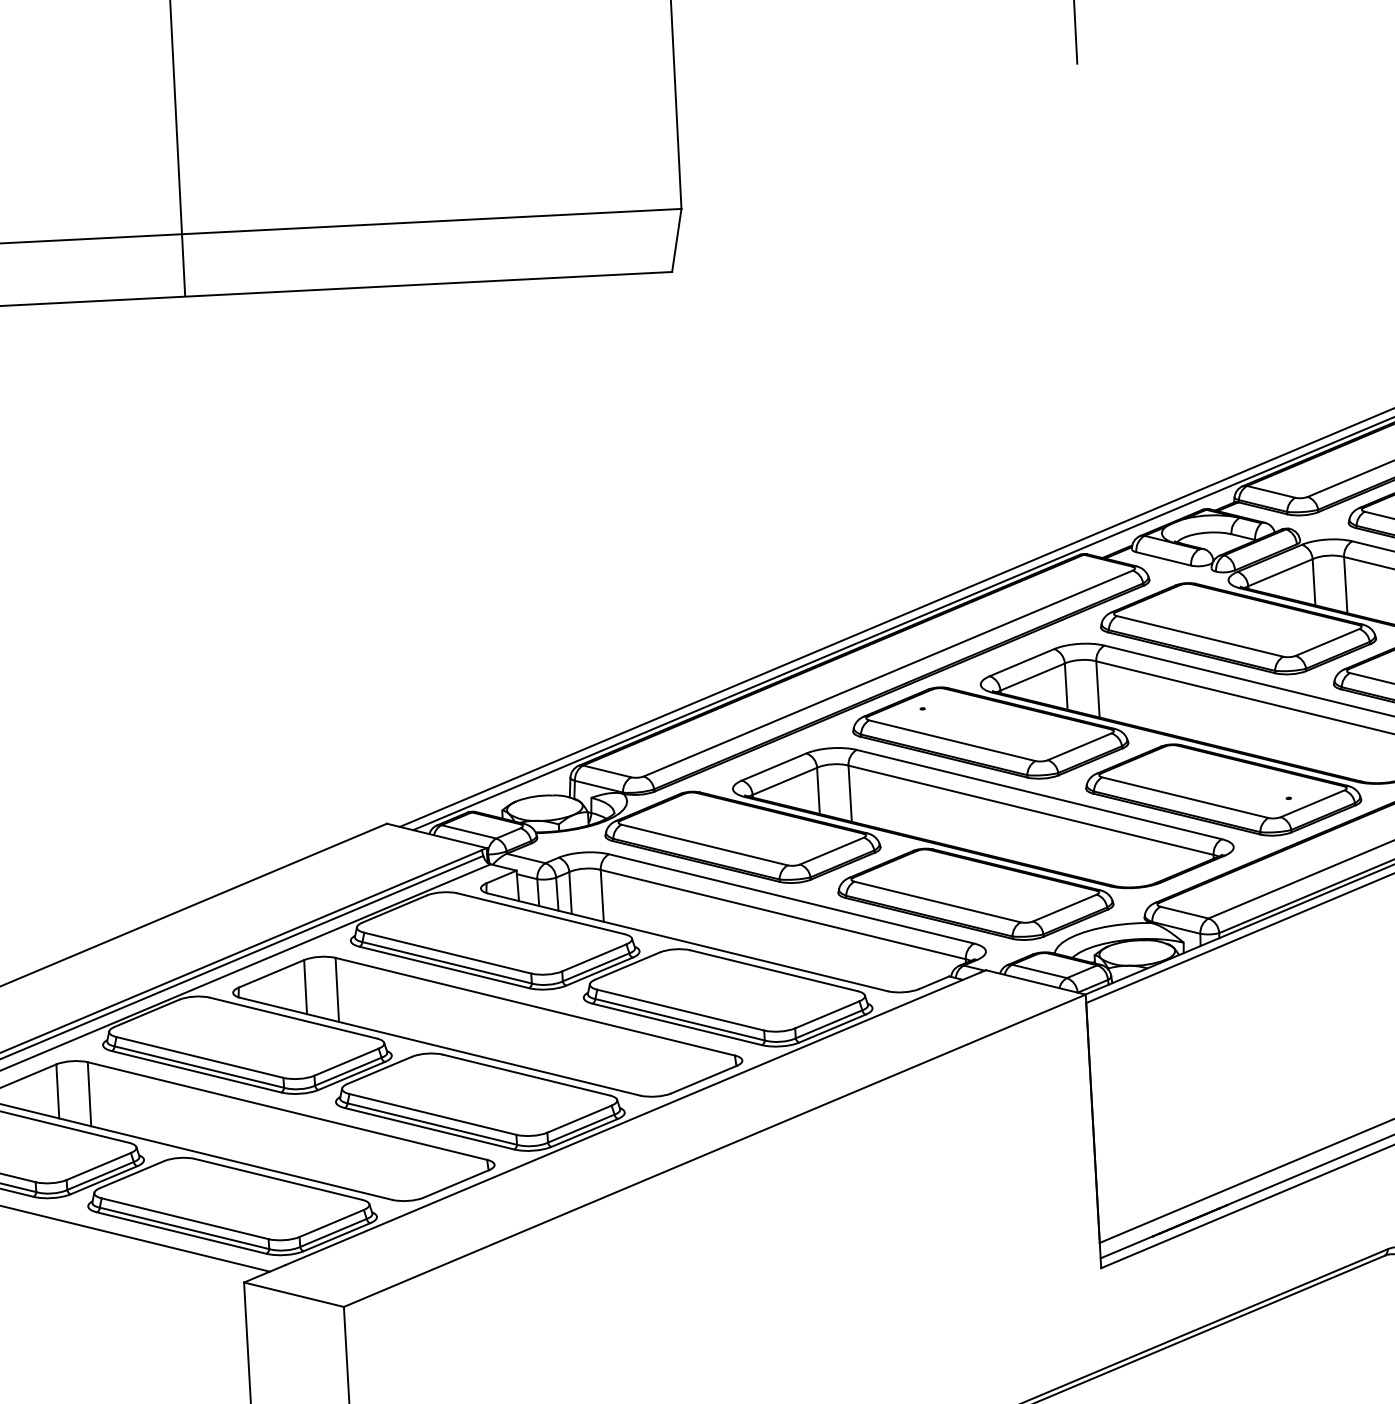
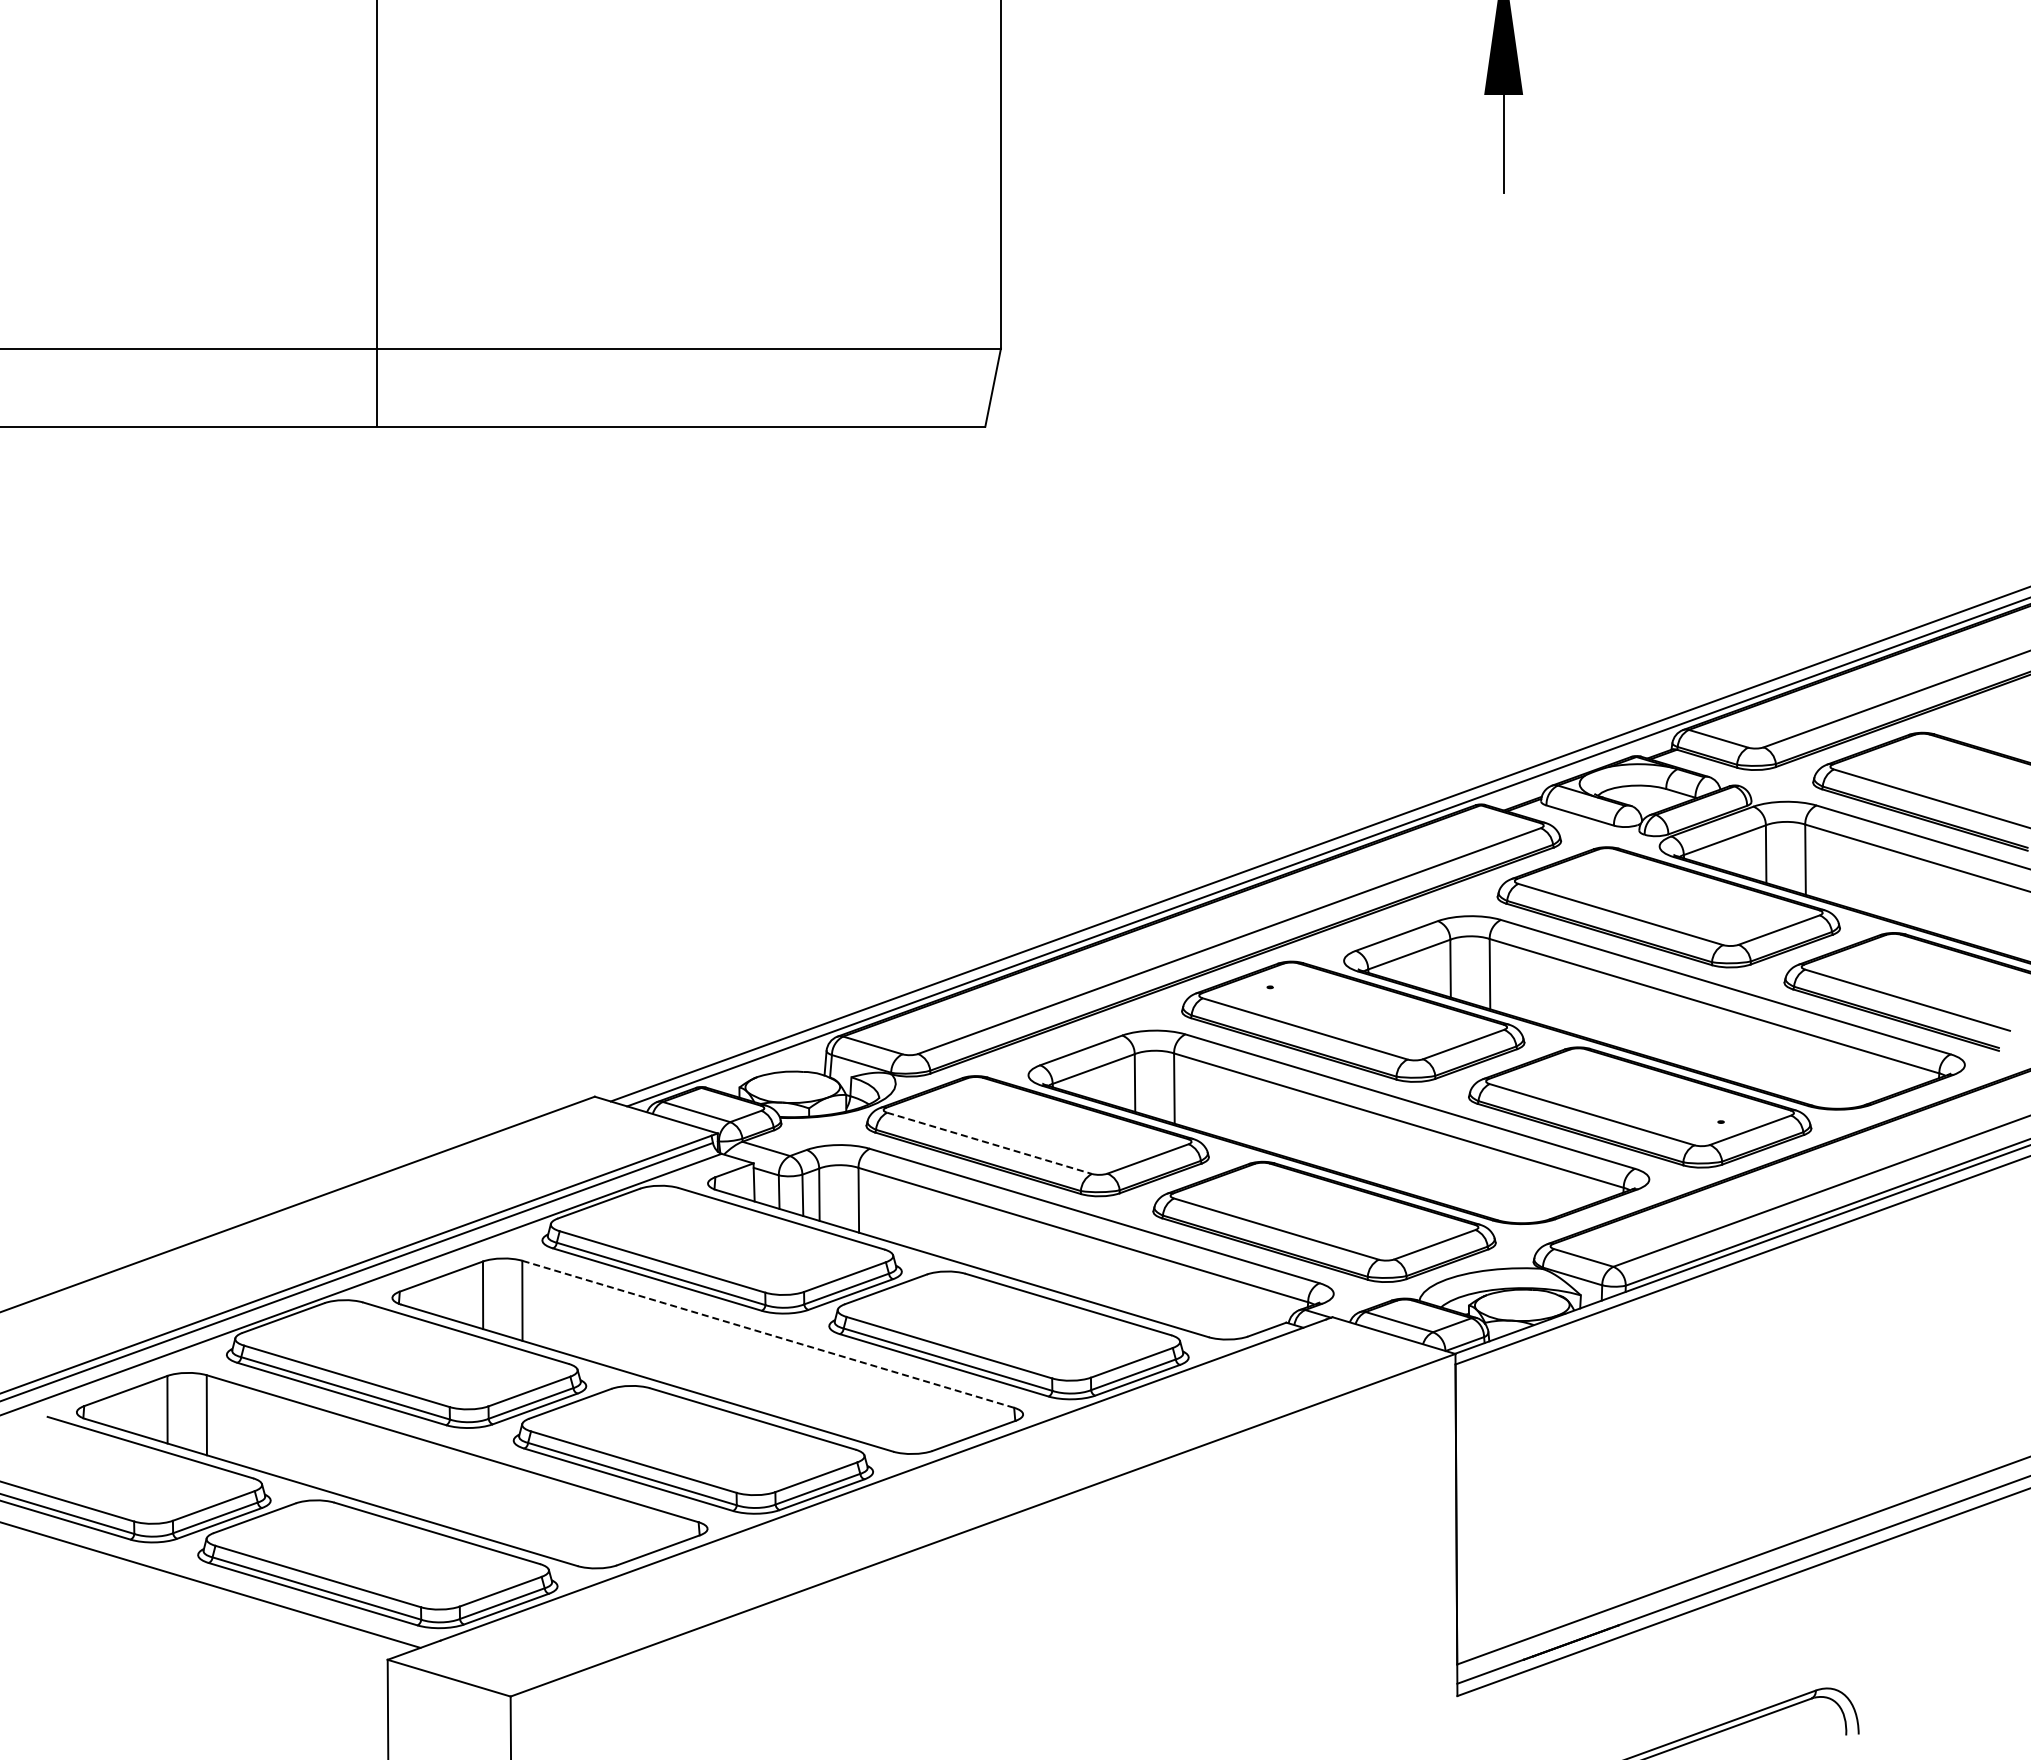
line: (704, 845) -> (989, 1143), solid -> dashed
line: (535, 1006) -> (768, 1334), solid -> dashed

